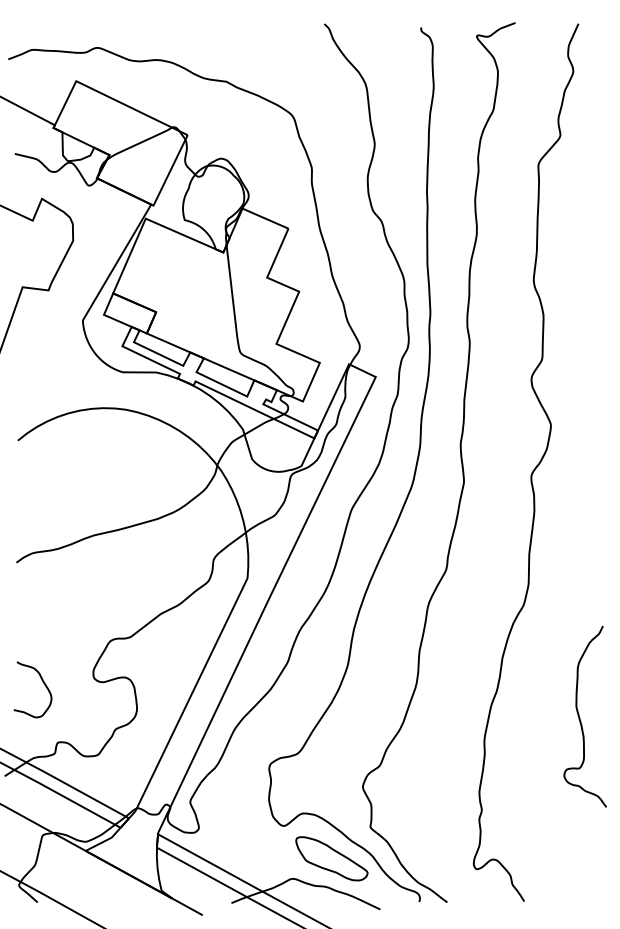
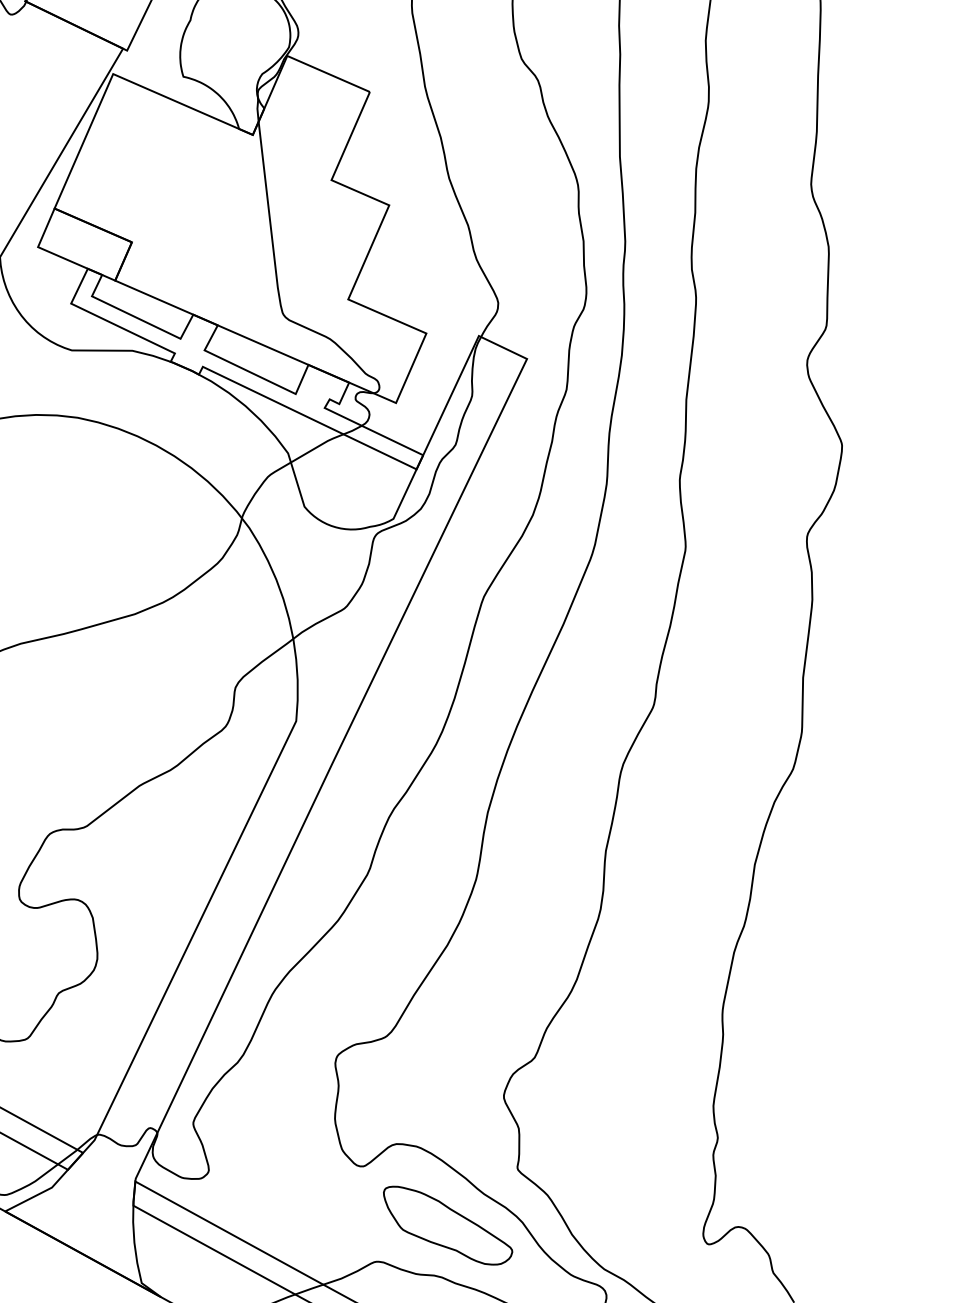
curve: (580, 717) -> (895, 971), removed

